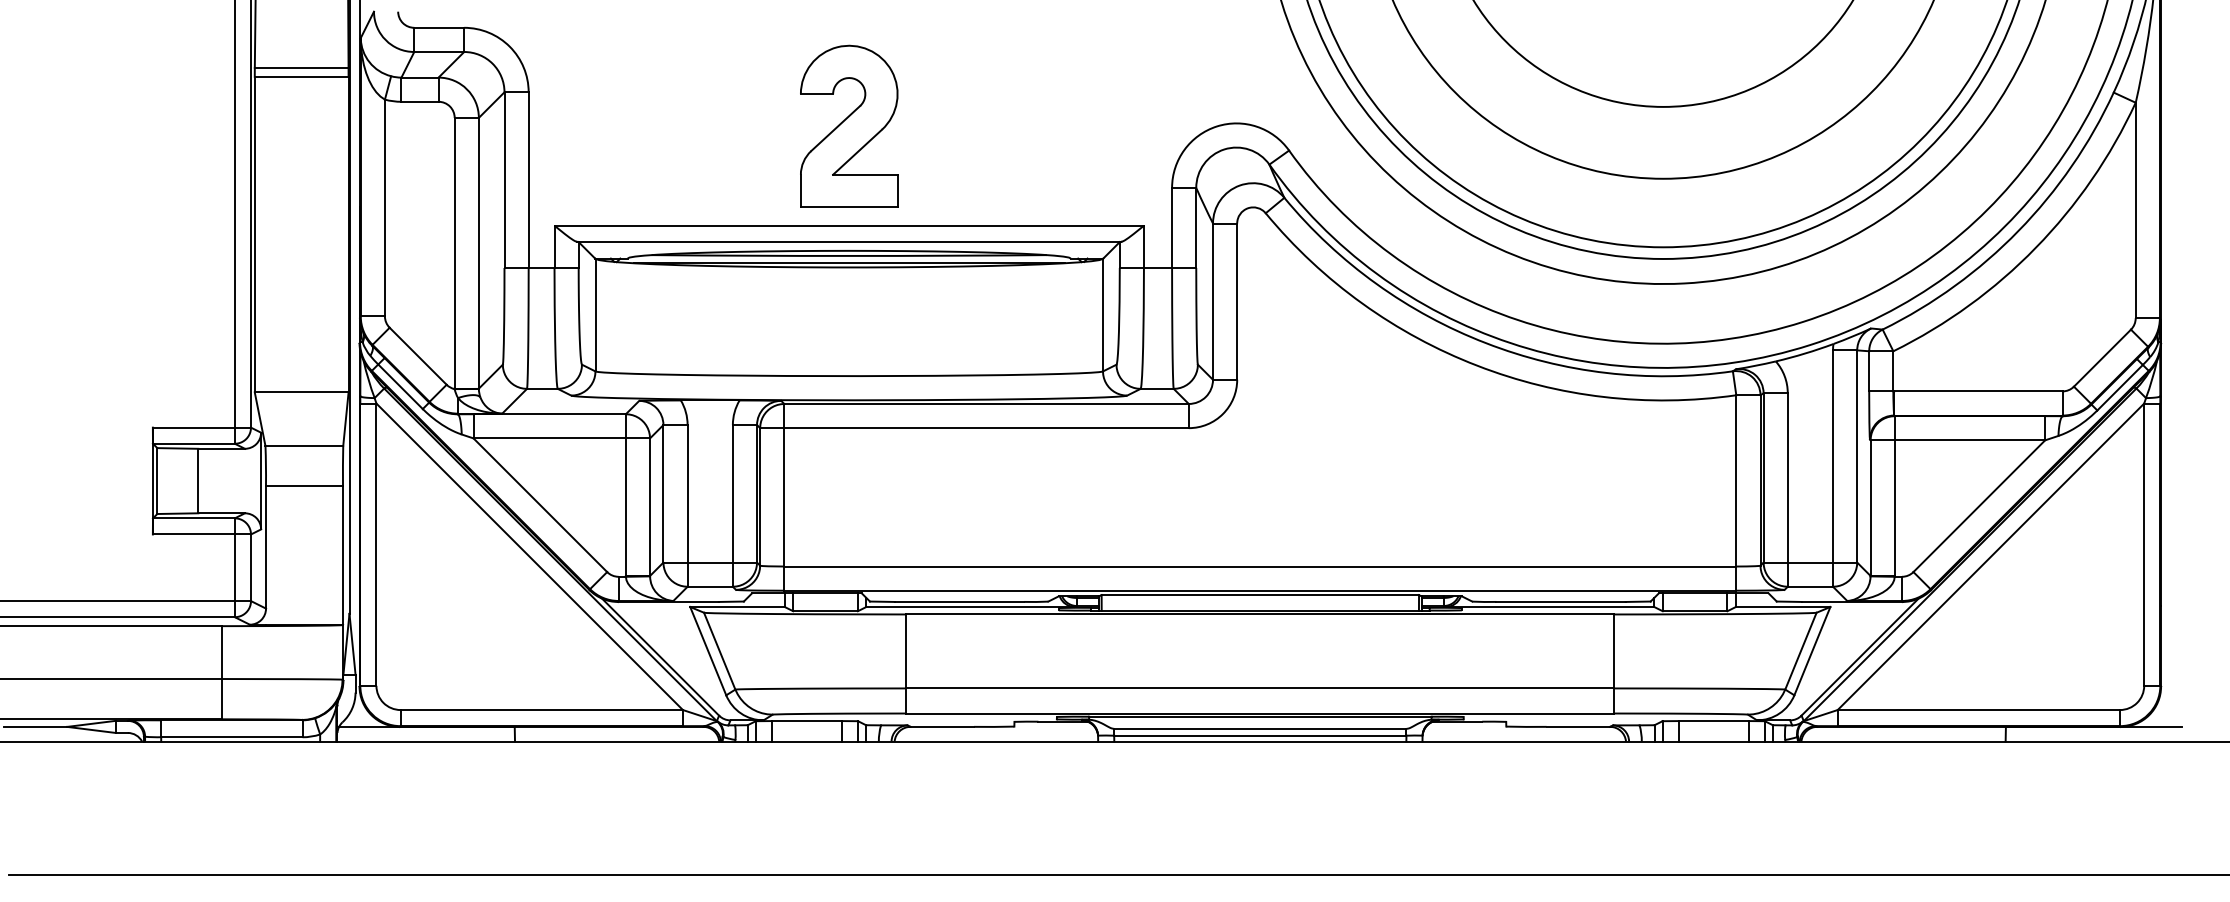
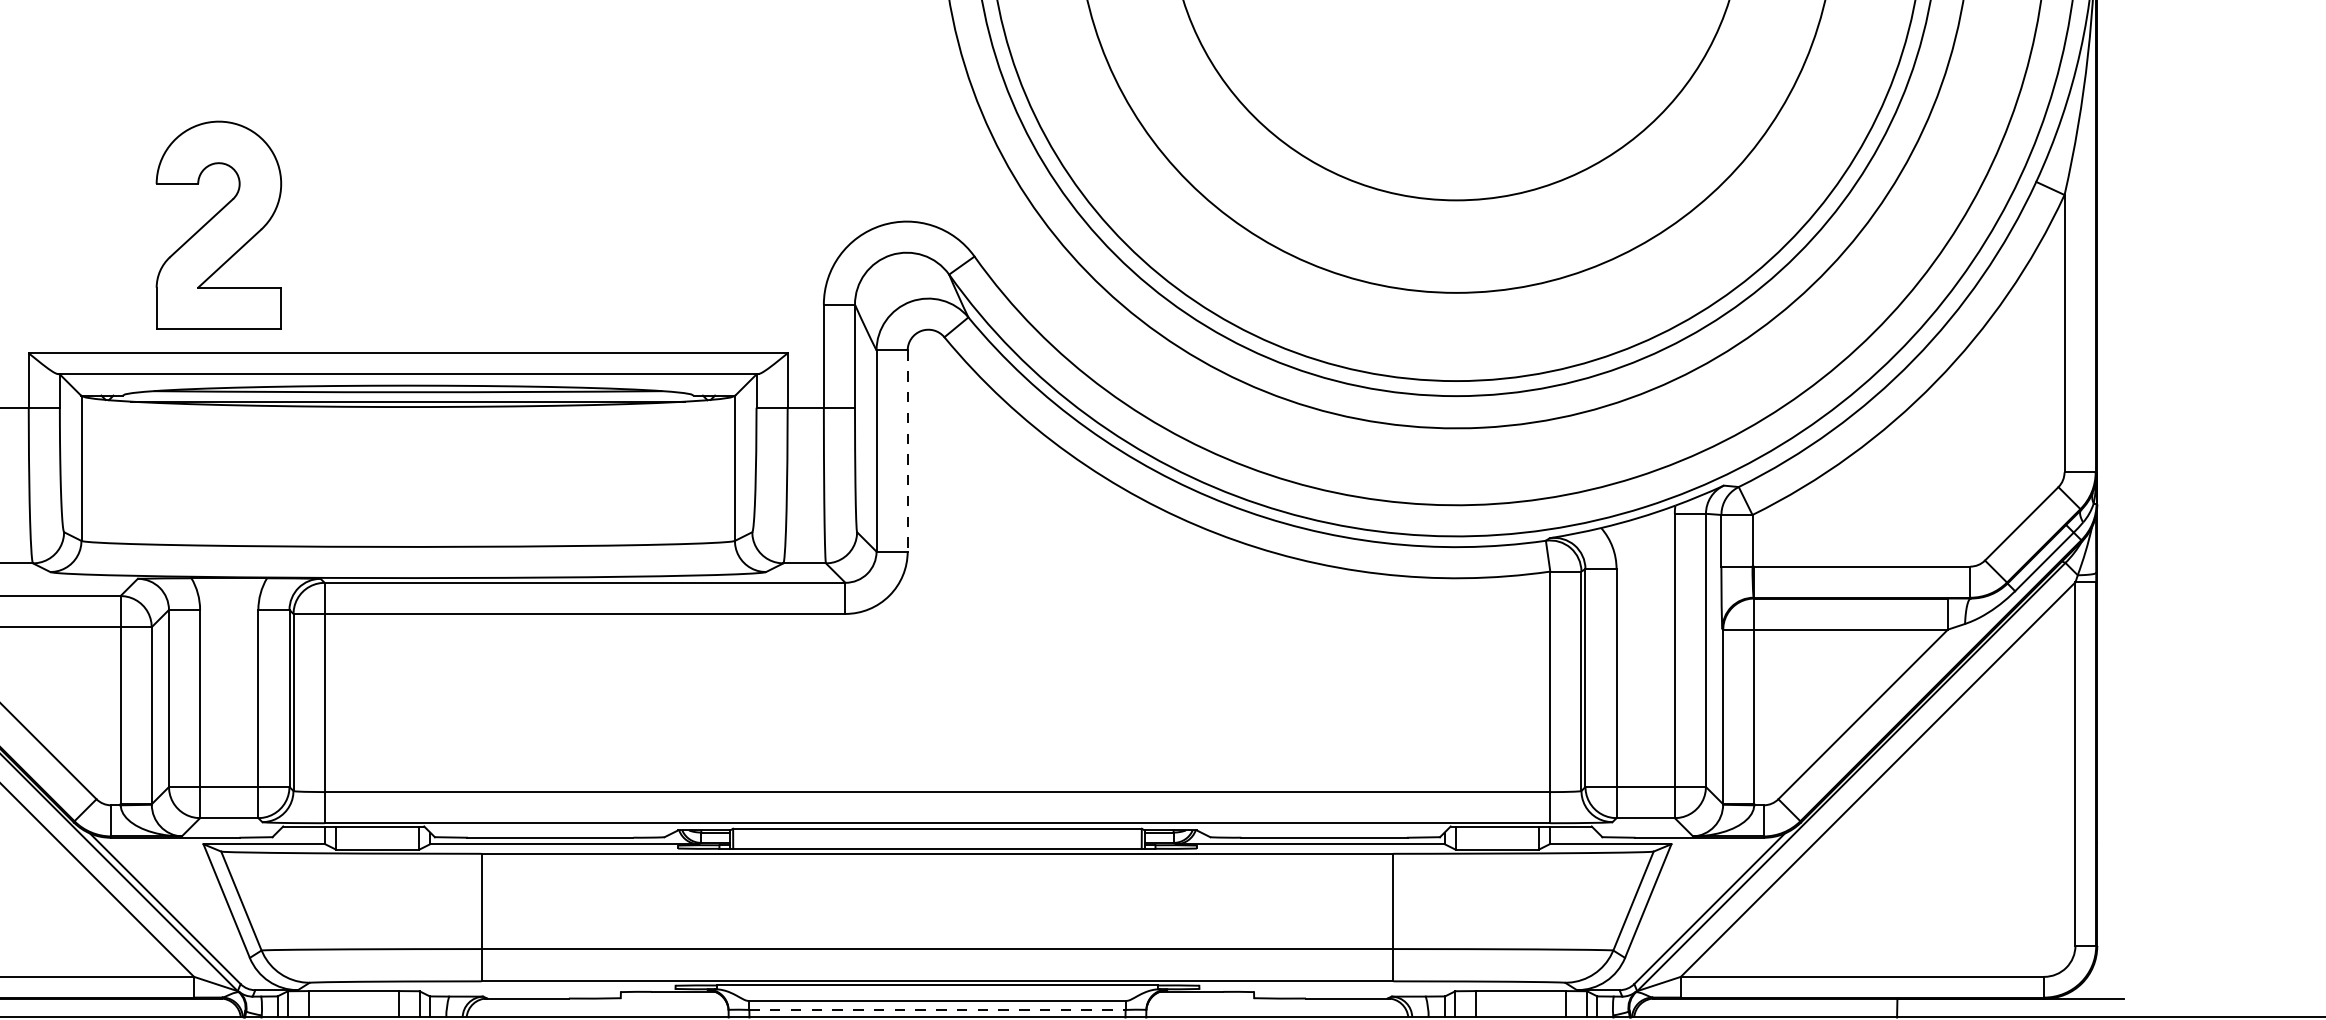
part: (849, 125) -> (219, 224), moved
line: (1237, 302) -> (908, 452), solid -> dashed
line: (1260, 735) -> (937, 1009), solid -> dashed

